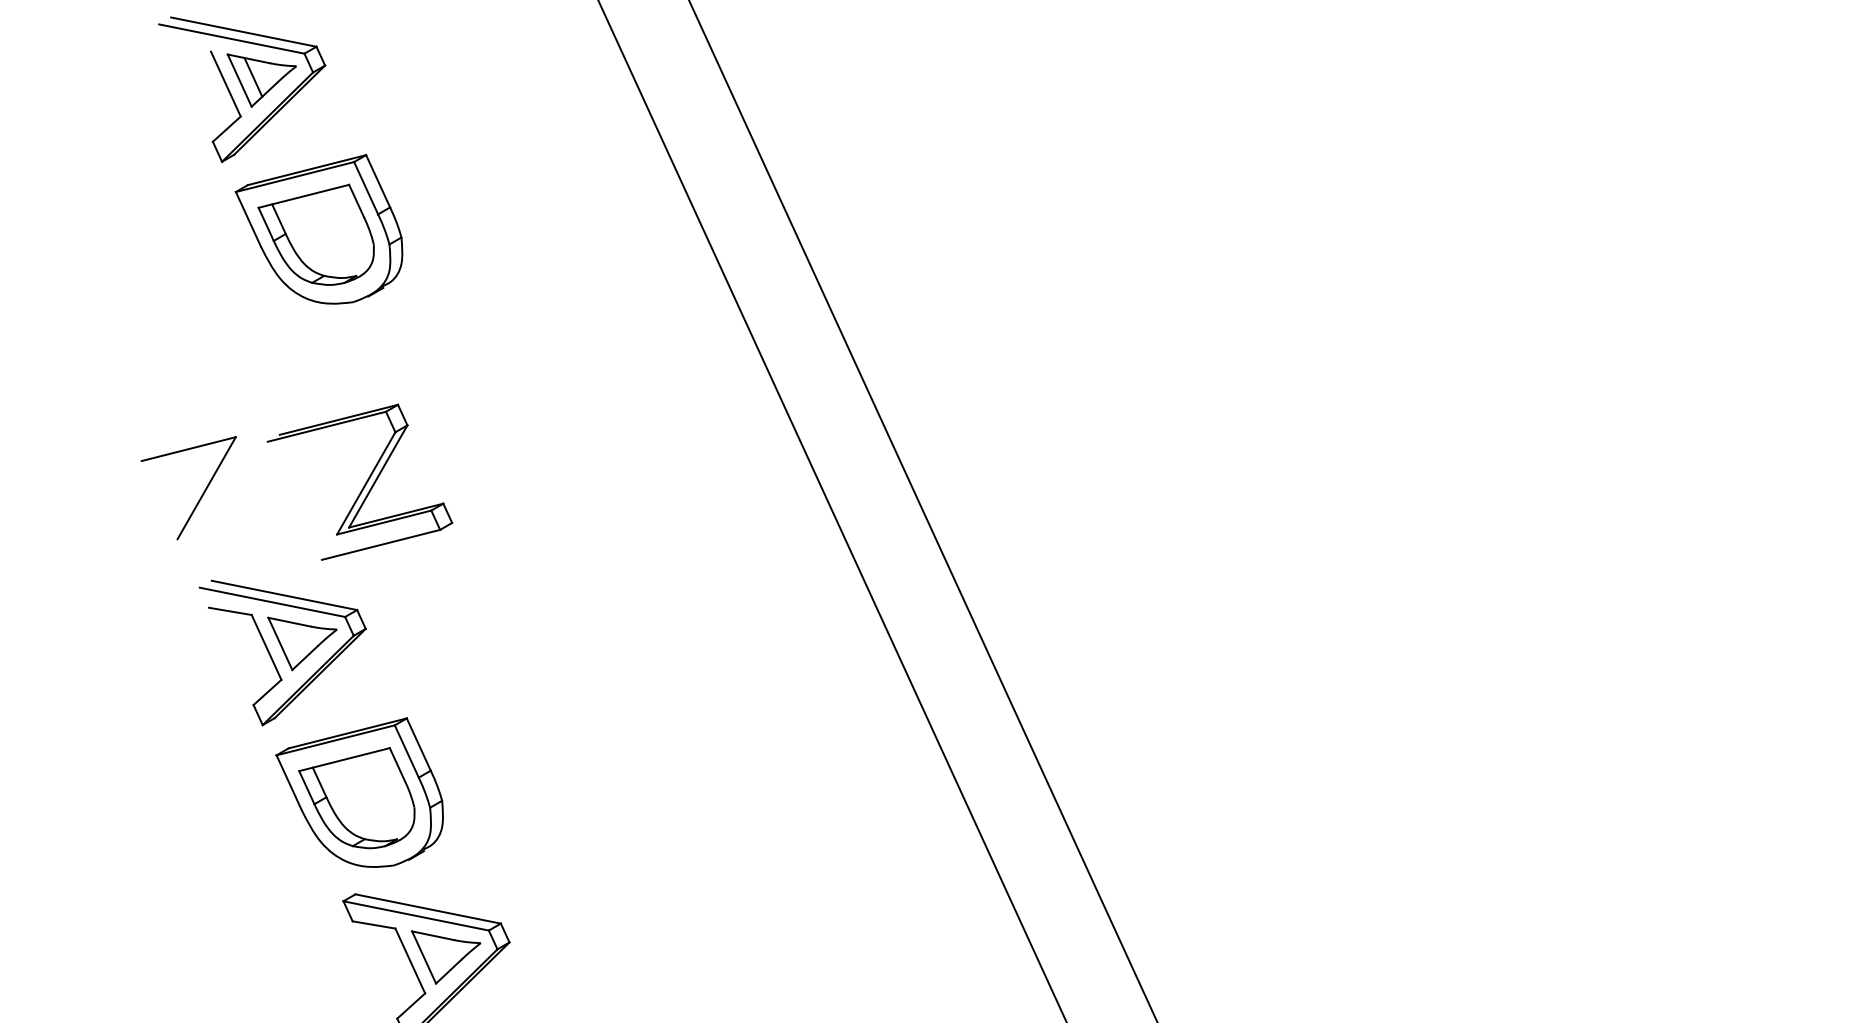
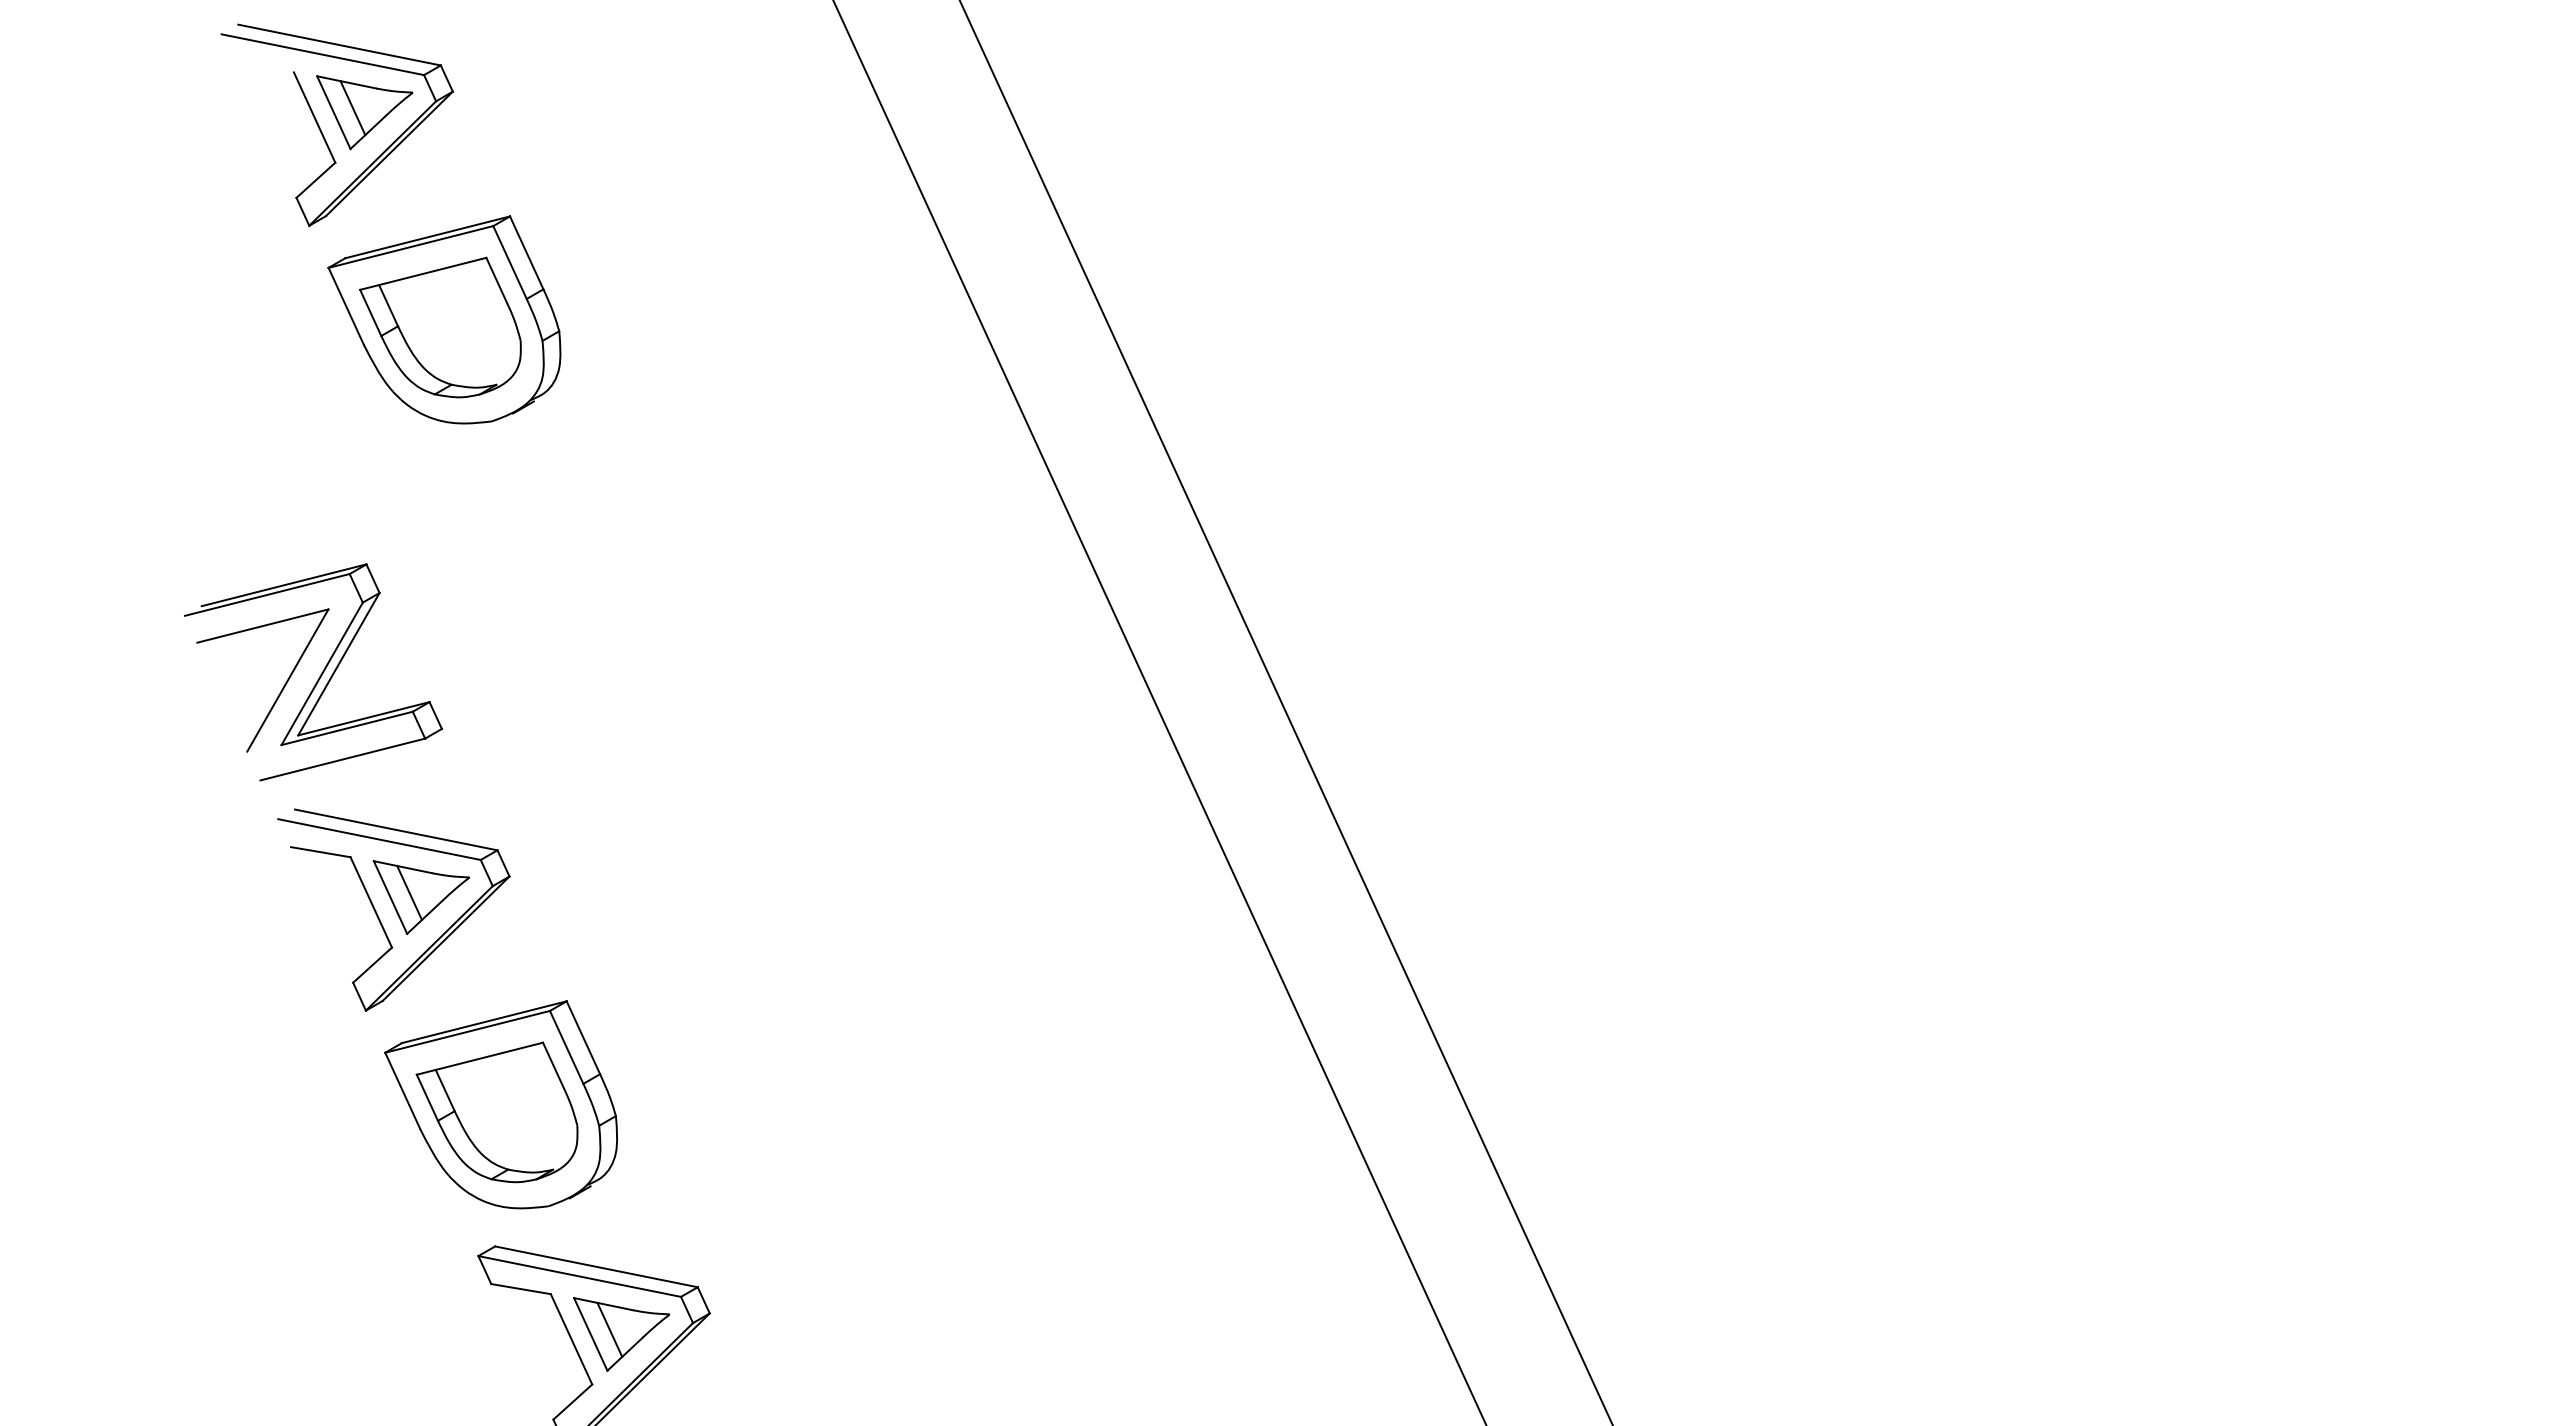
part: (364, 485) -> (319, 676), moved
line: (294, 640) -> (409, 892), added
line: (437, 953) -> (609, 1329), added

